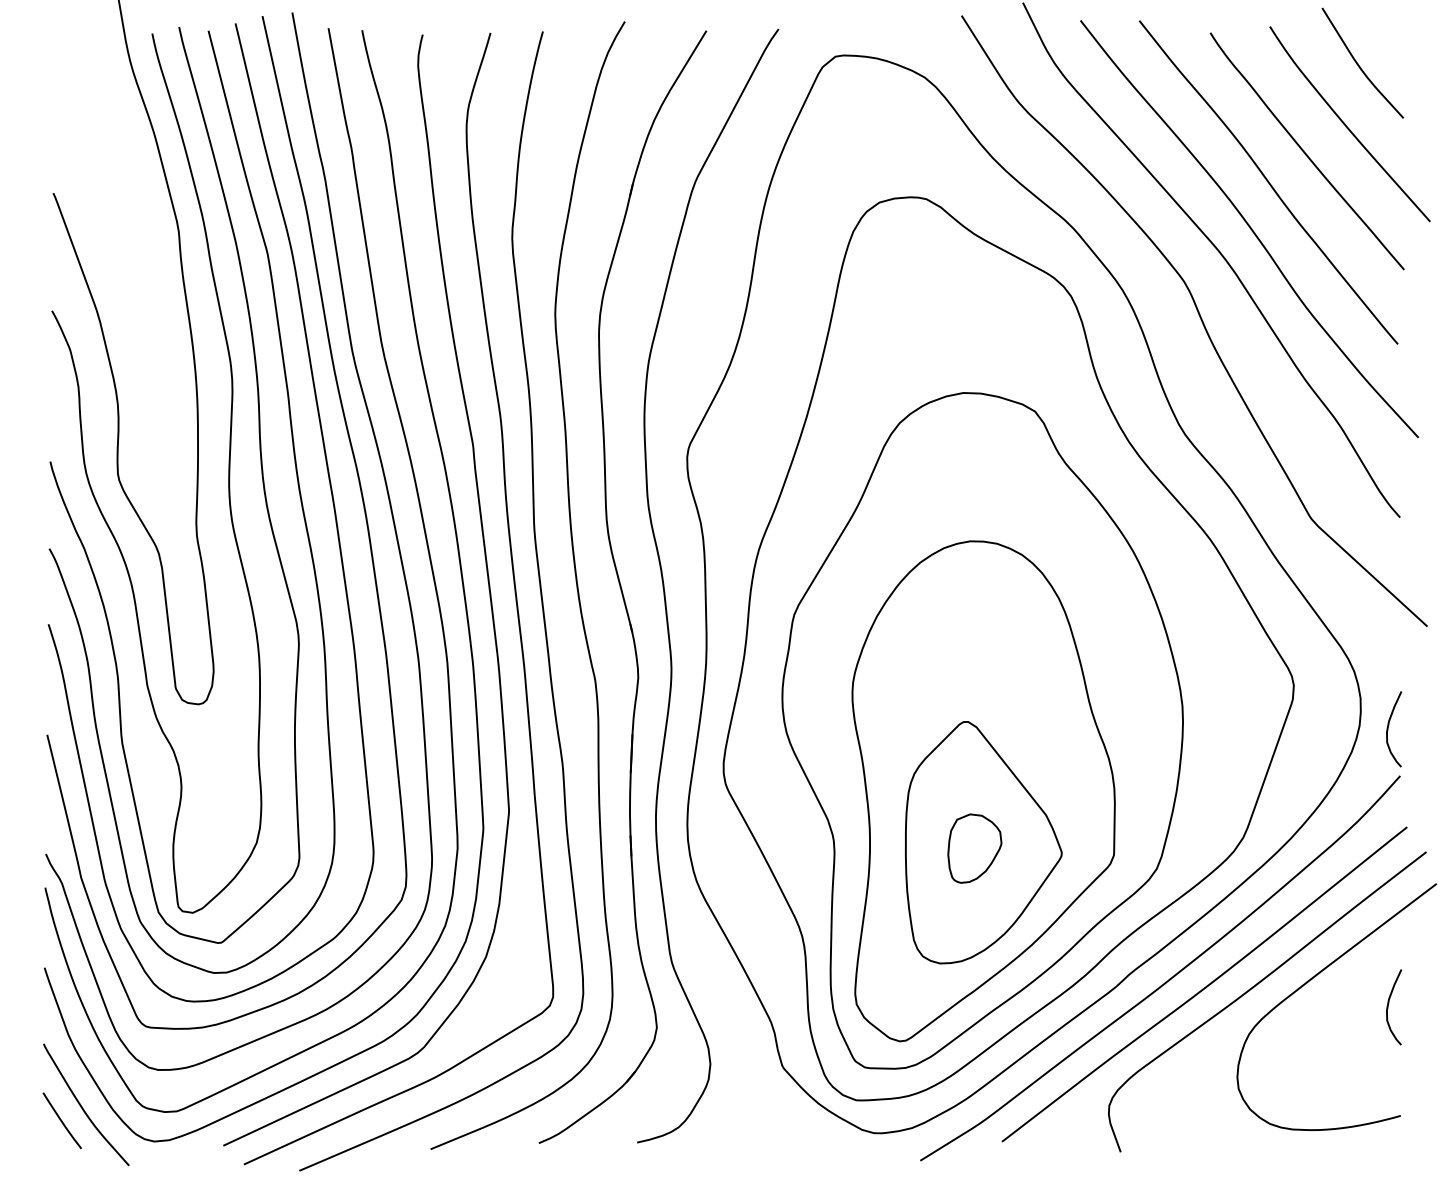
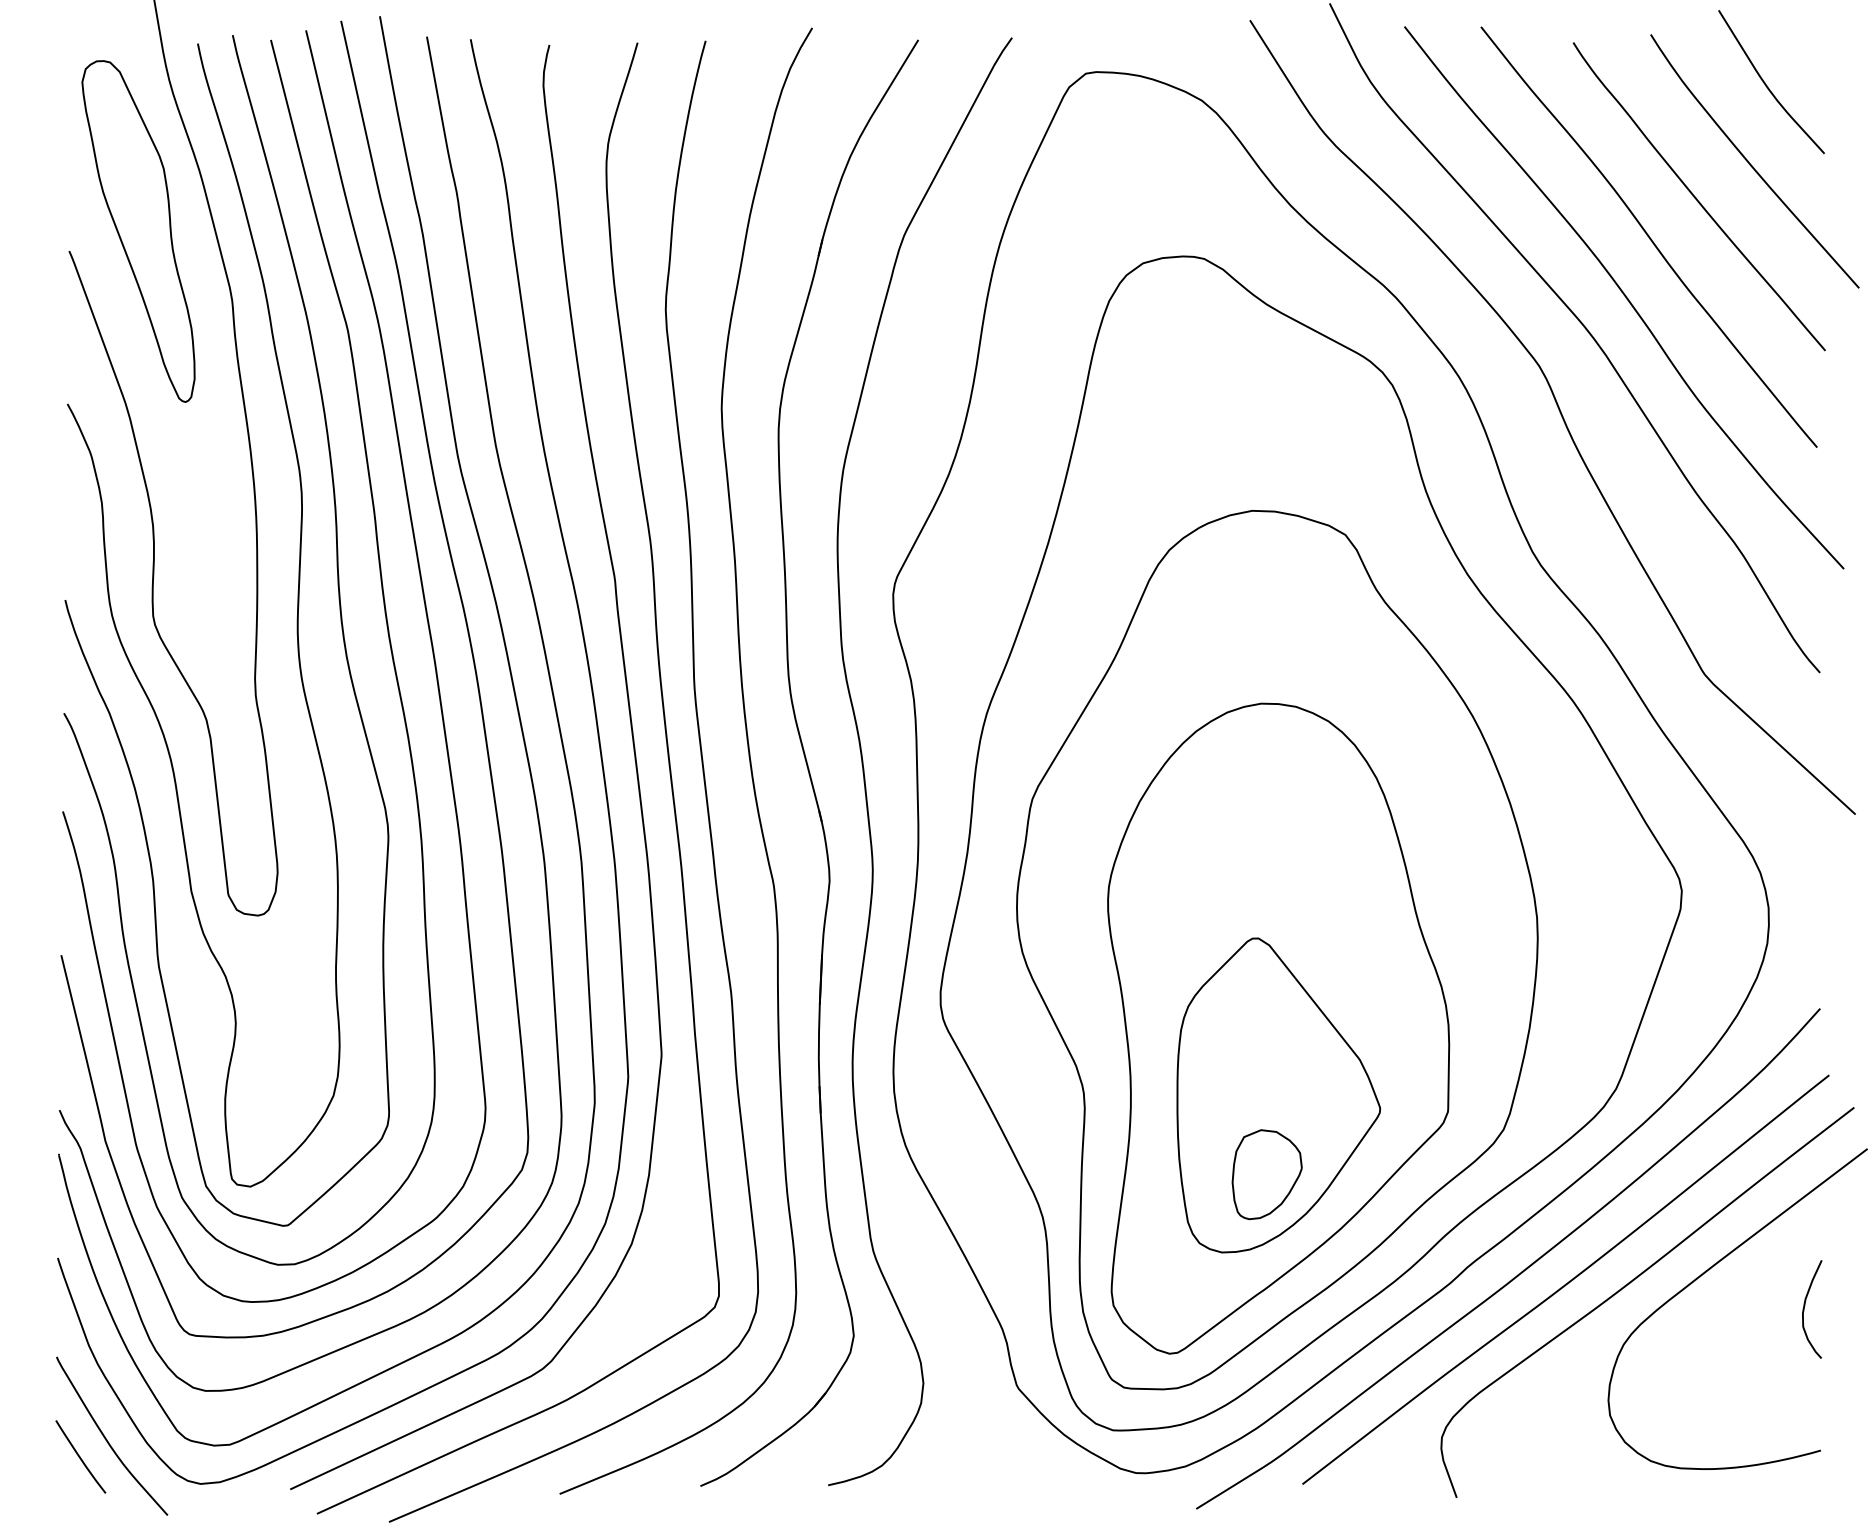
part: (106, 178) -> (138, 231), added
curve: (1388, 729) -> (1804, 948), removed
part: (974, 848) -> (1266, 1174), moved

